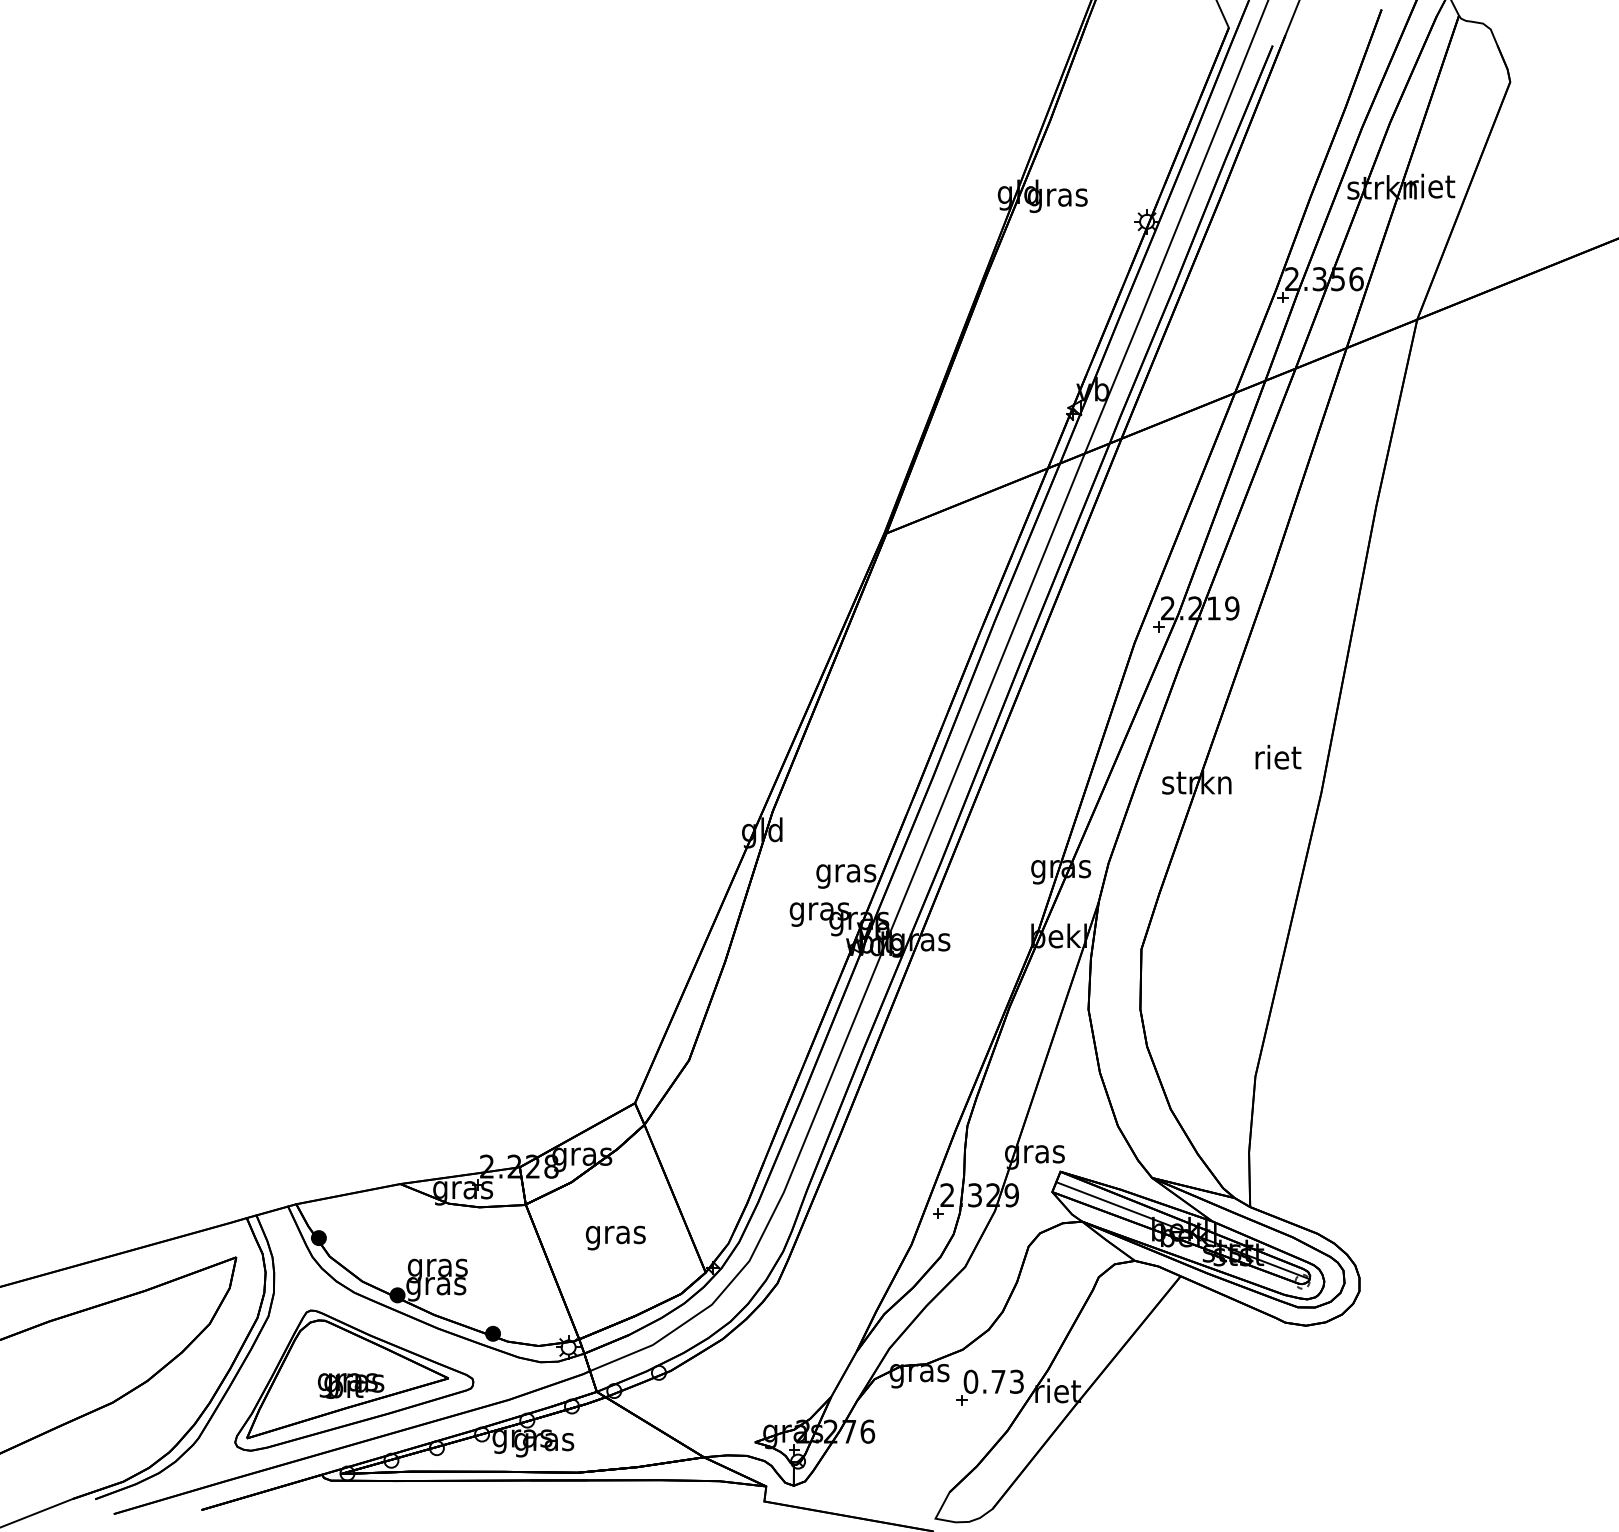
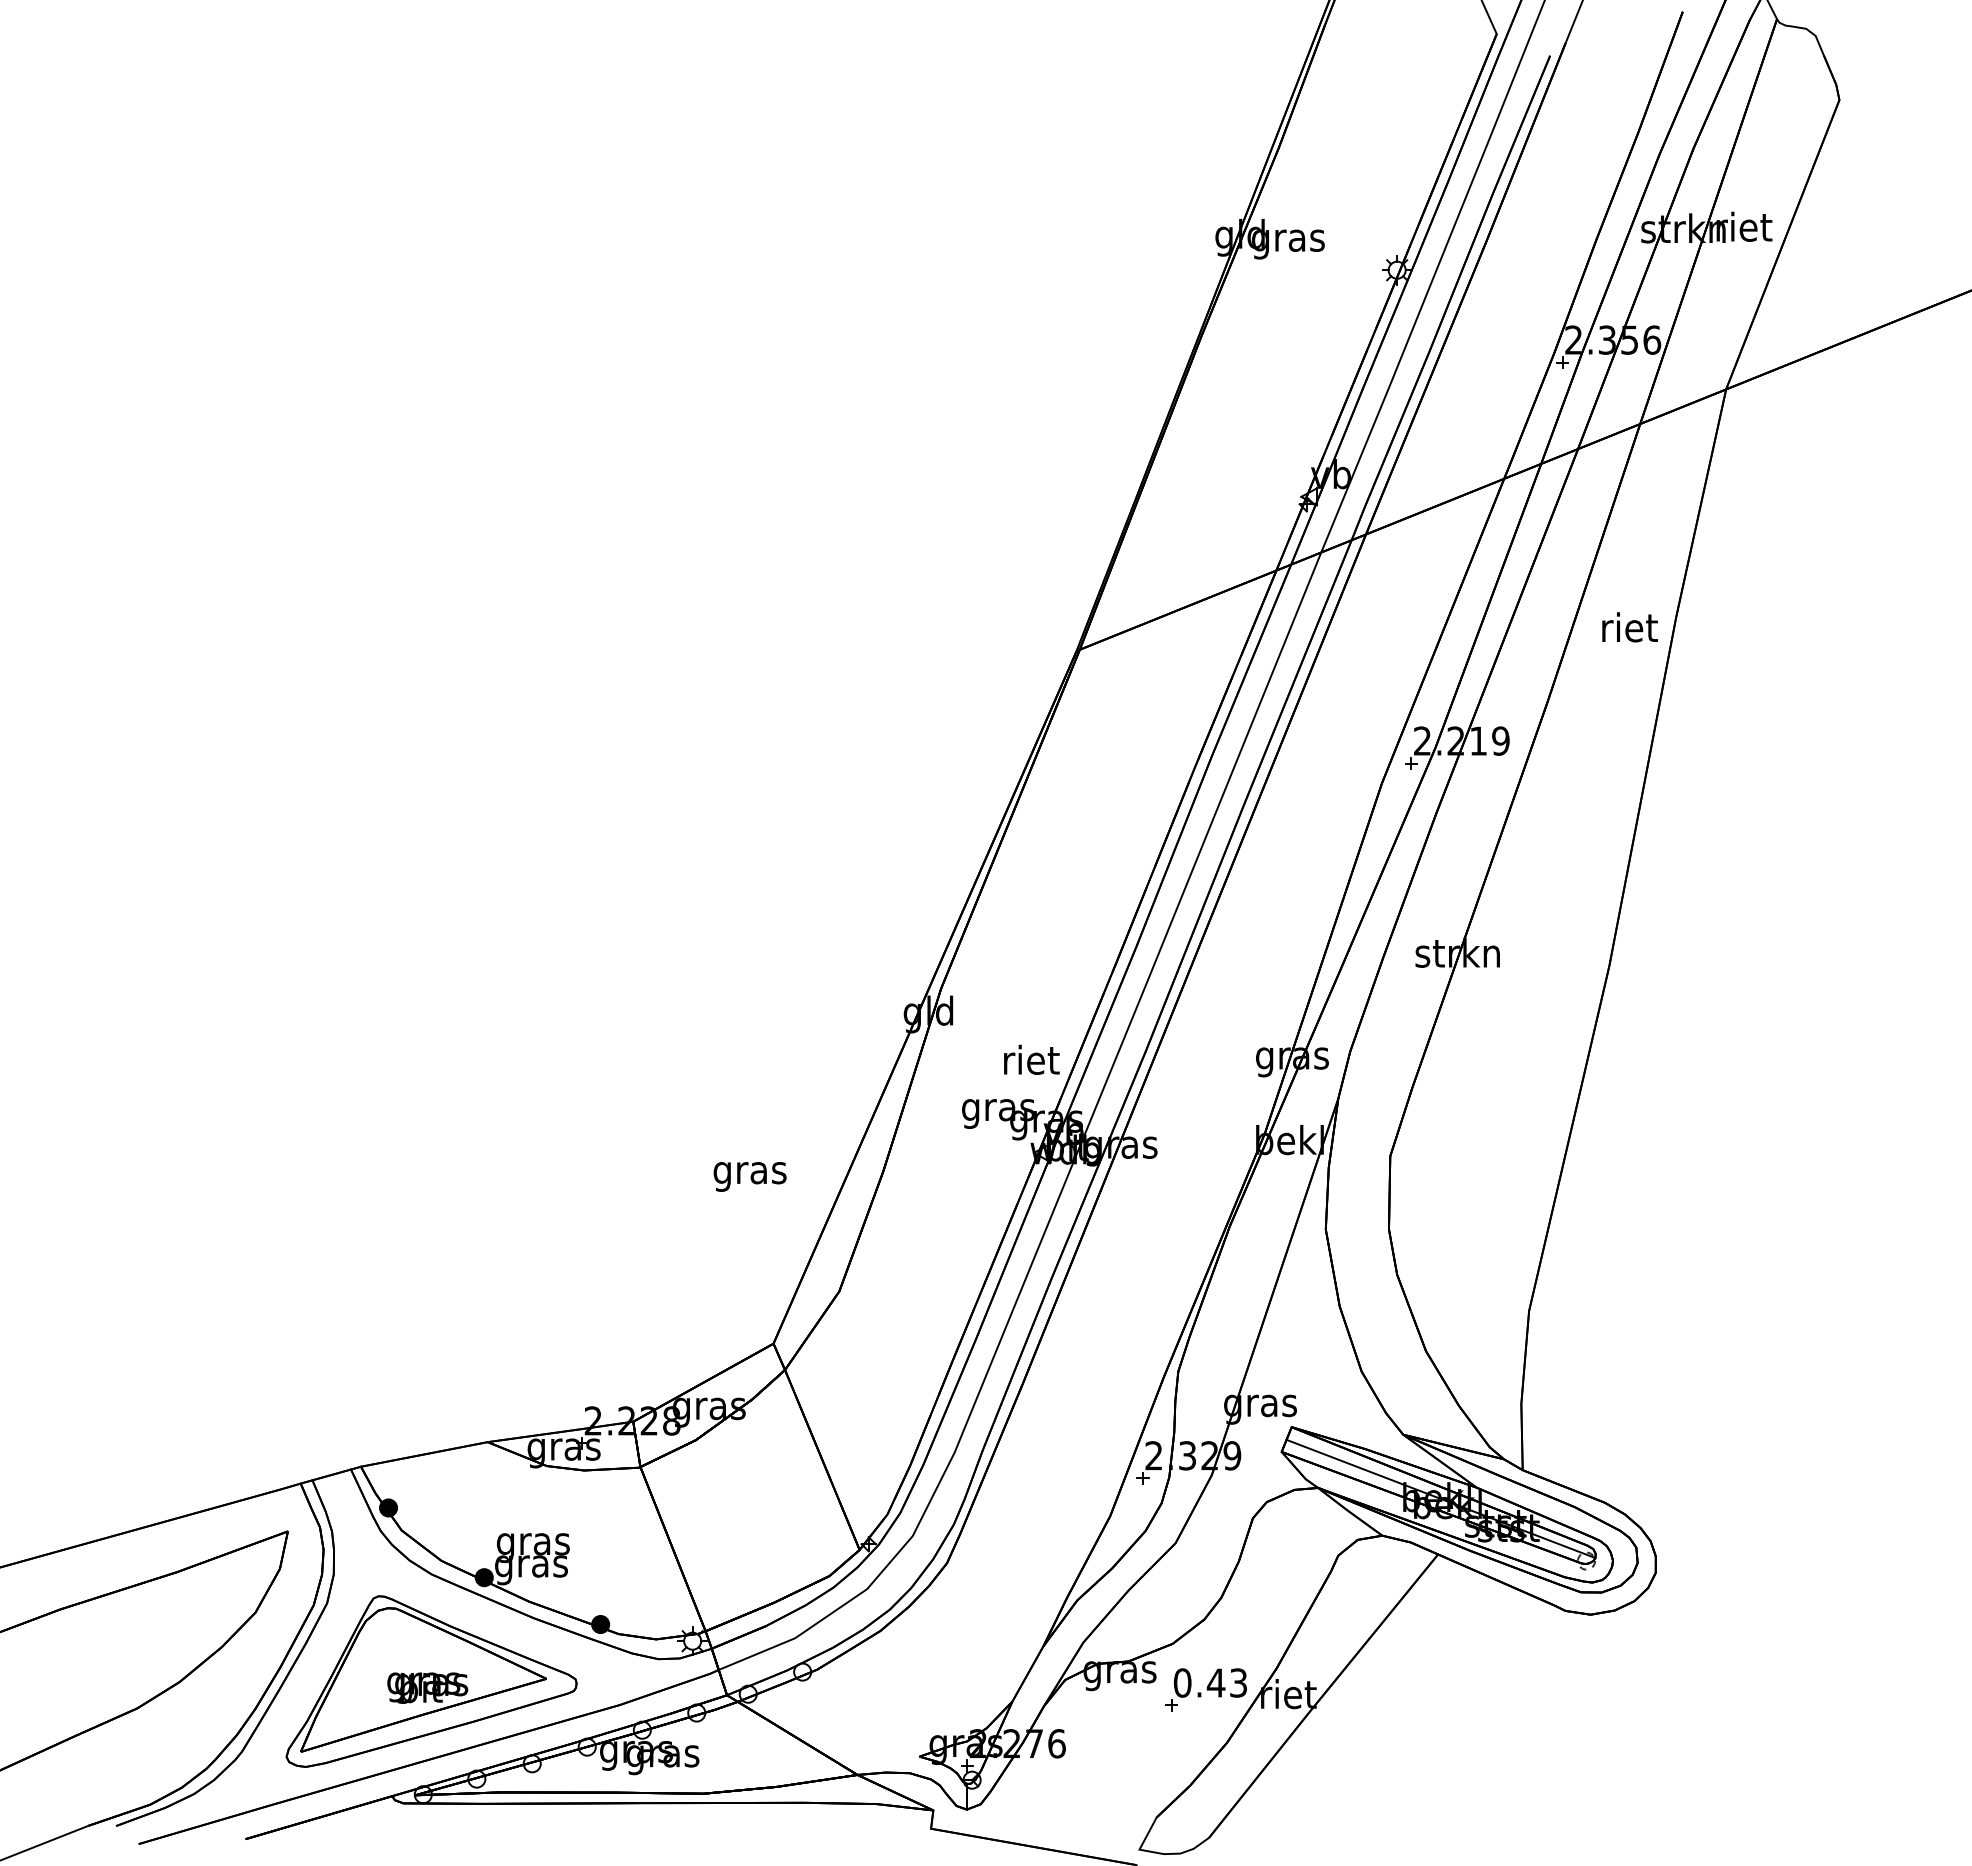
text: (1277, 757) -> (1629, 627), moved
text: (846, 873) -> (1030, 1063), gras -> riet
text: (615, 1237) -> (749, 1176), moved
text: (997, 1381) -> (1215, 1682), 0.73 -> 0.43

